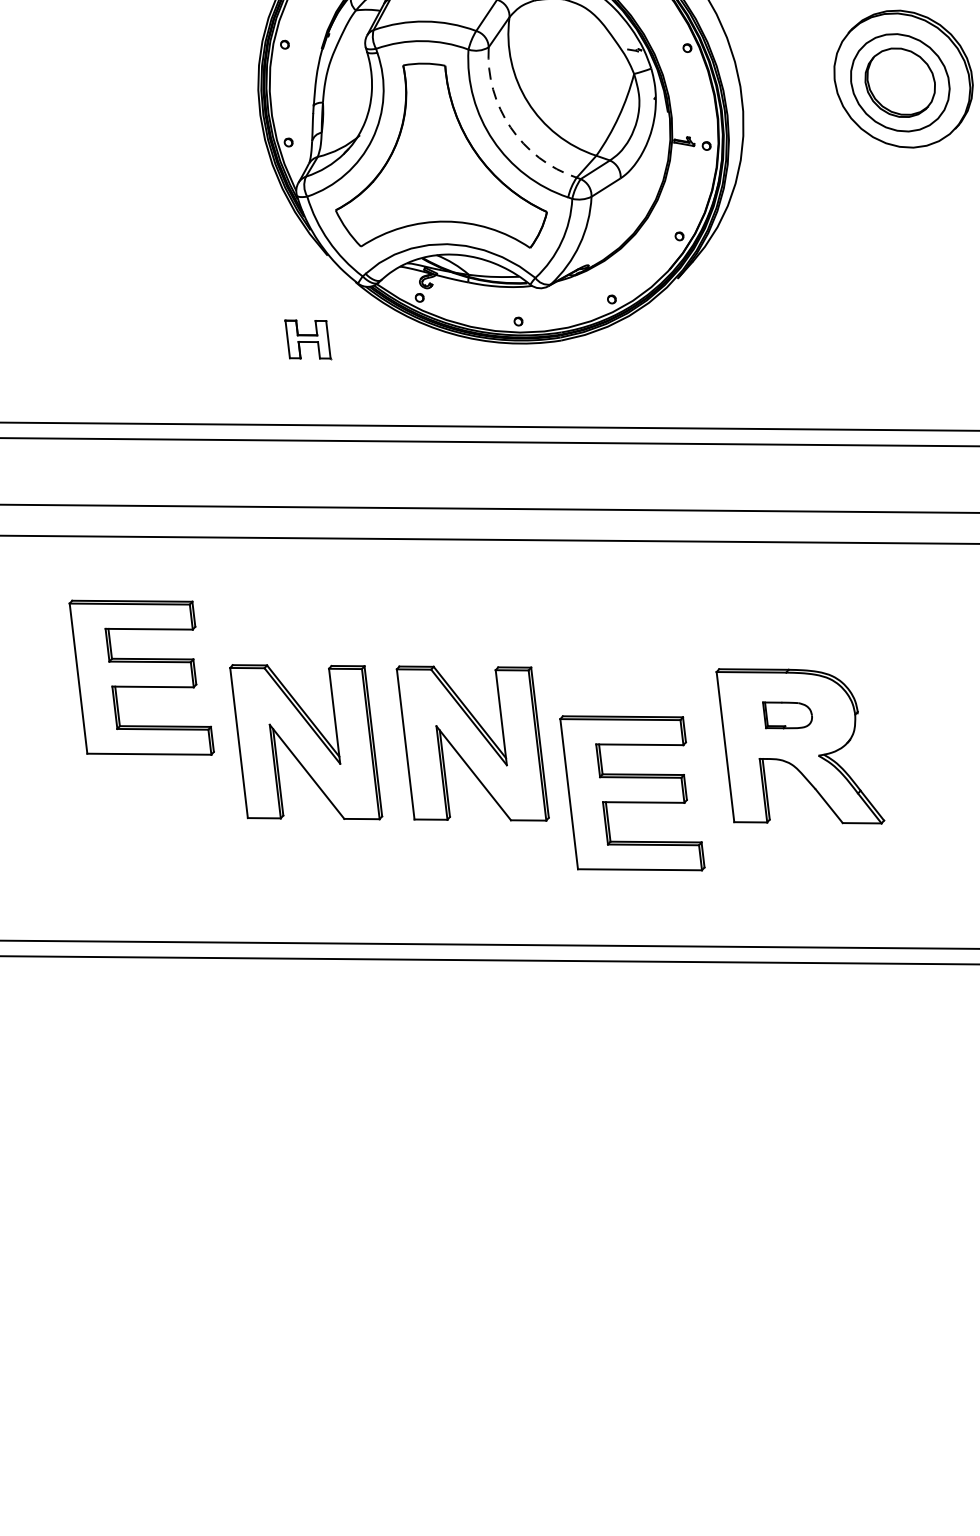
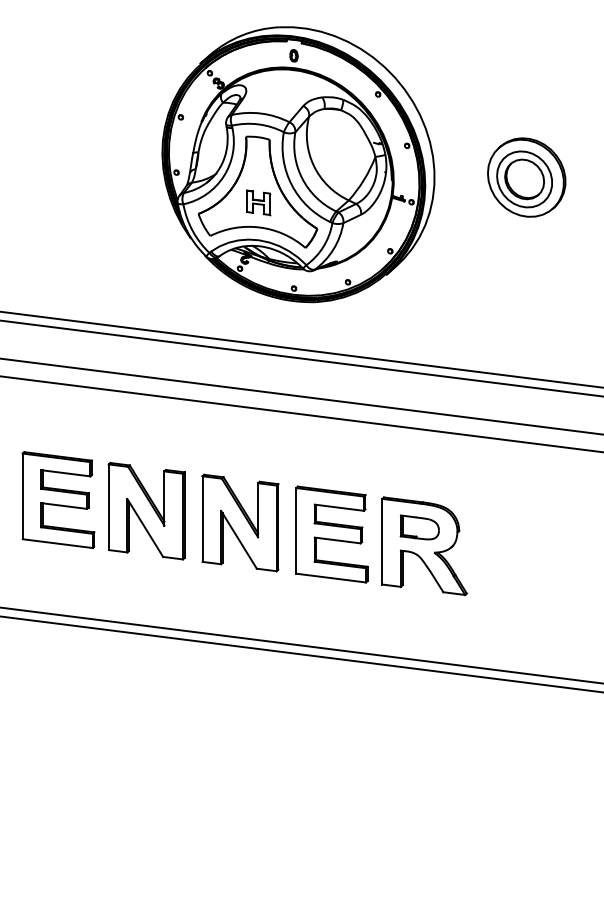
arc: (510, 126) -> (302, 178), dashed -> solid
part: (308, 339) -> (258, 202), moved
part: (141, 678) -> (58, 500), moved
part: (787, 714) -> (419, 527), size x1.43
part: (631, 793) -> (331, 534), moved

